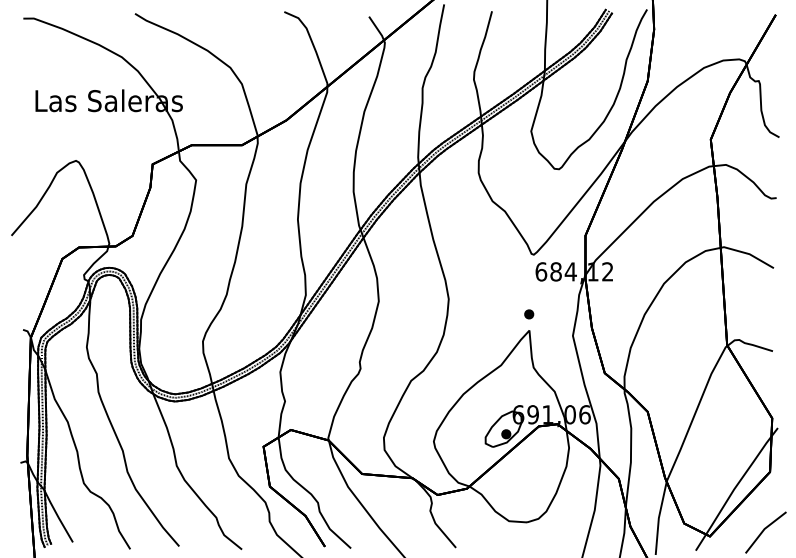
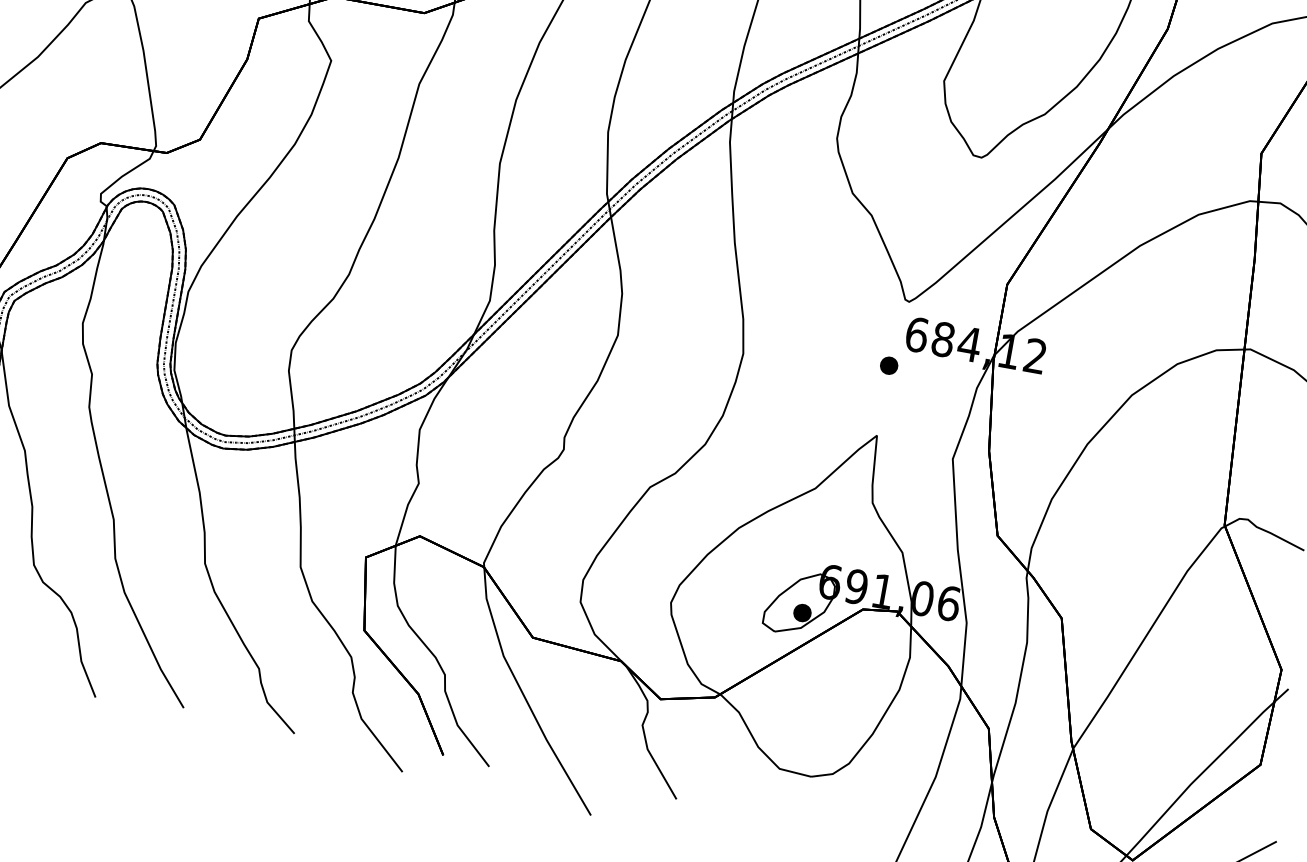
part: (529, 314) -> (889, 366), moved

